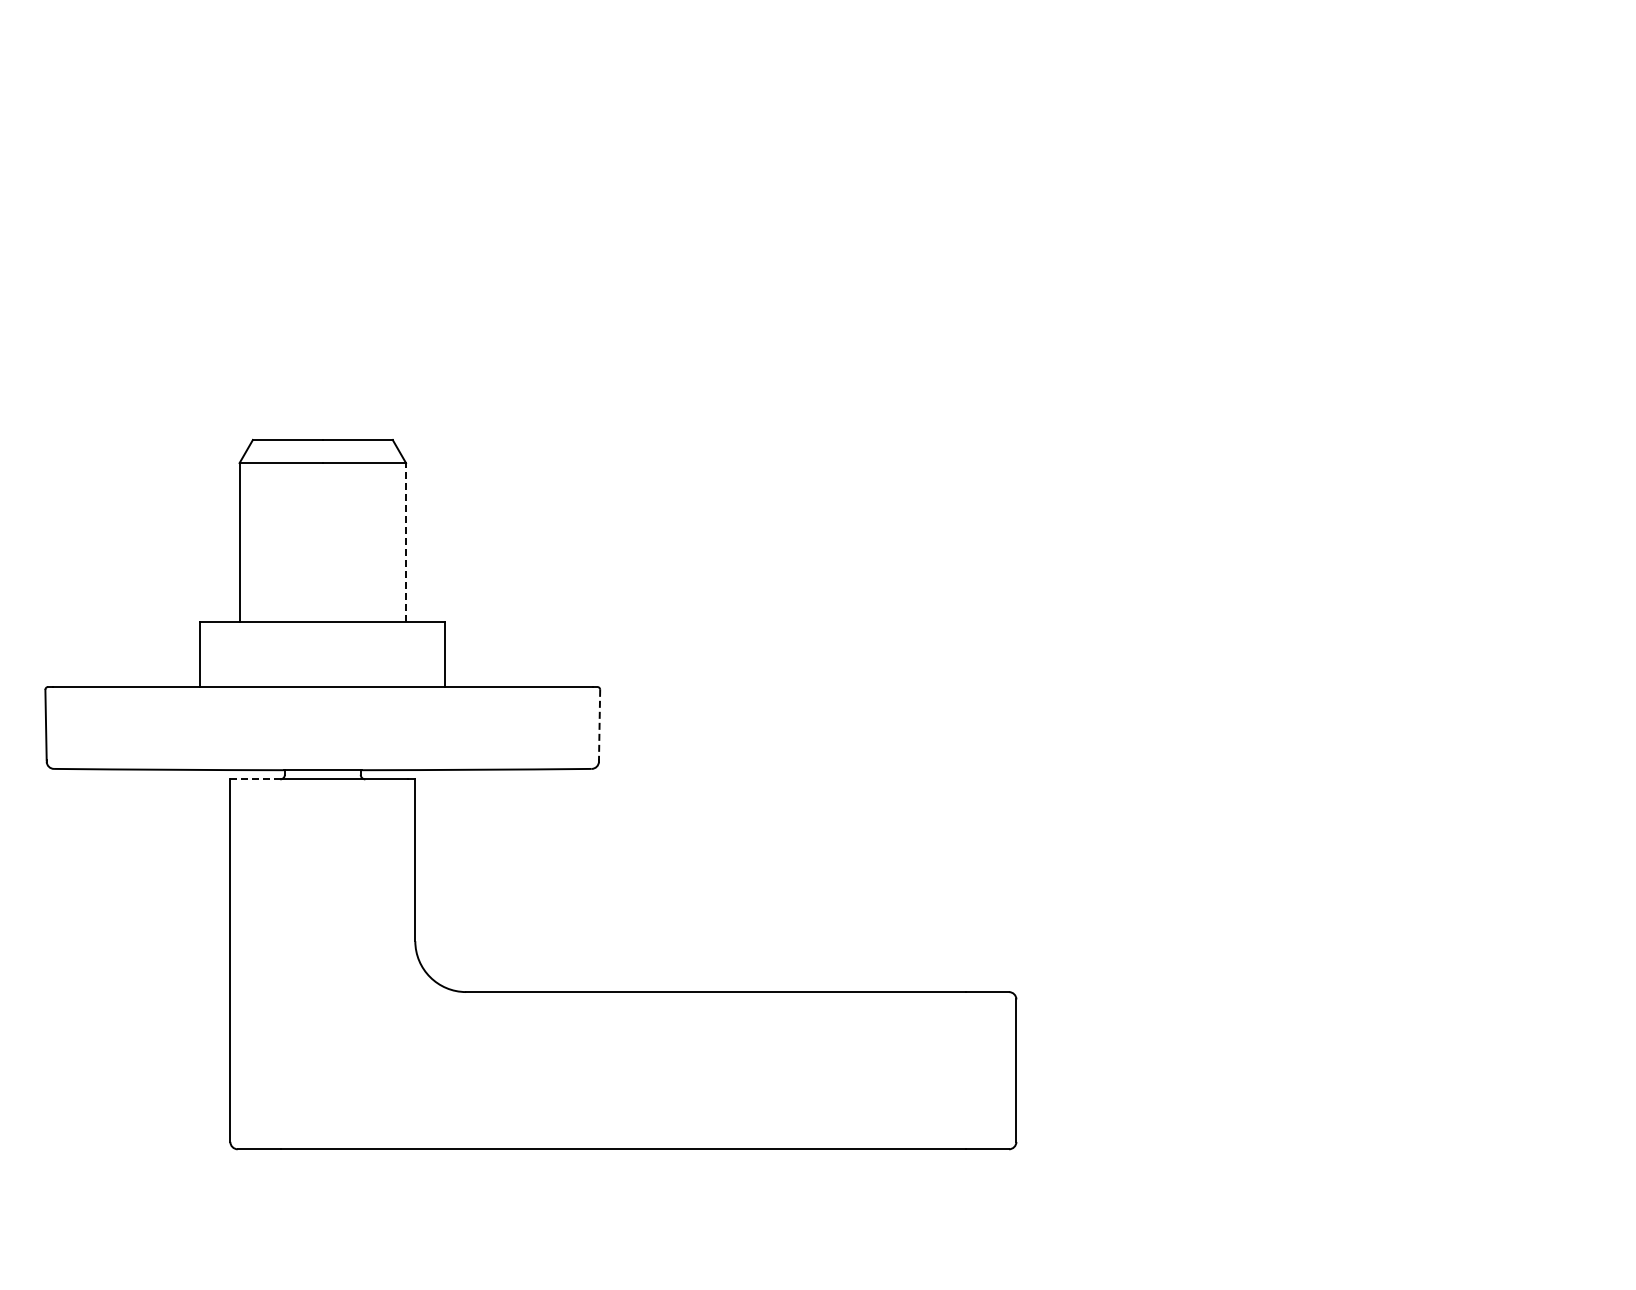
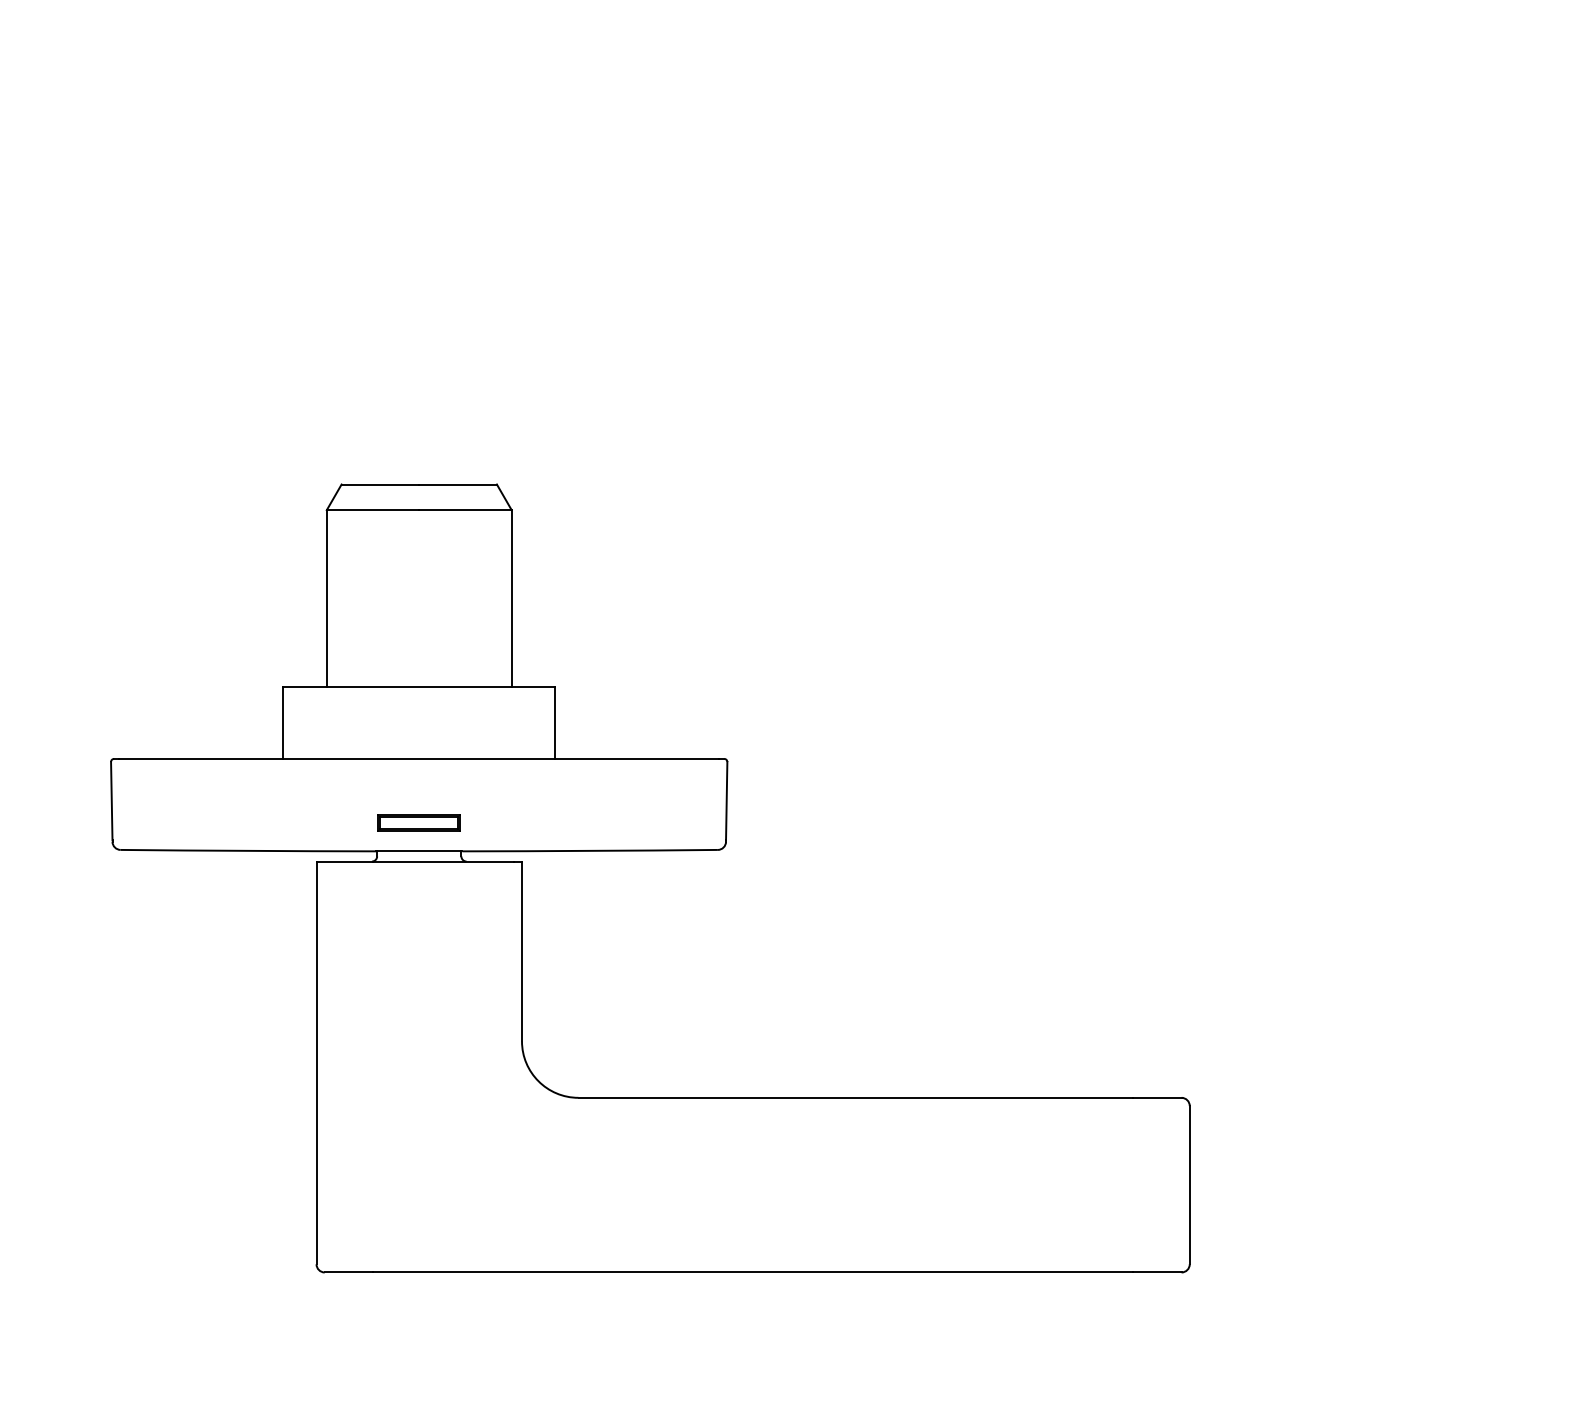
line: (406, 542) -> (512, 598), dashed -> solid
line: (599, 725) -> (726, 801), dashed -> solid
part: (322, 744) -> (418, 822), added
line: (255, 779) -> (344, 861), dashed -> solid

